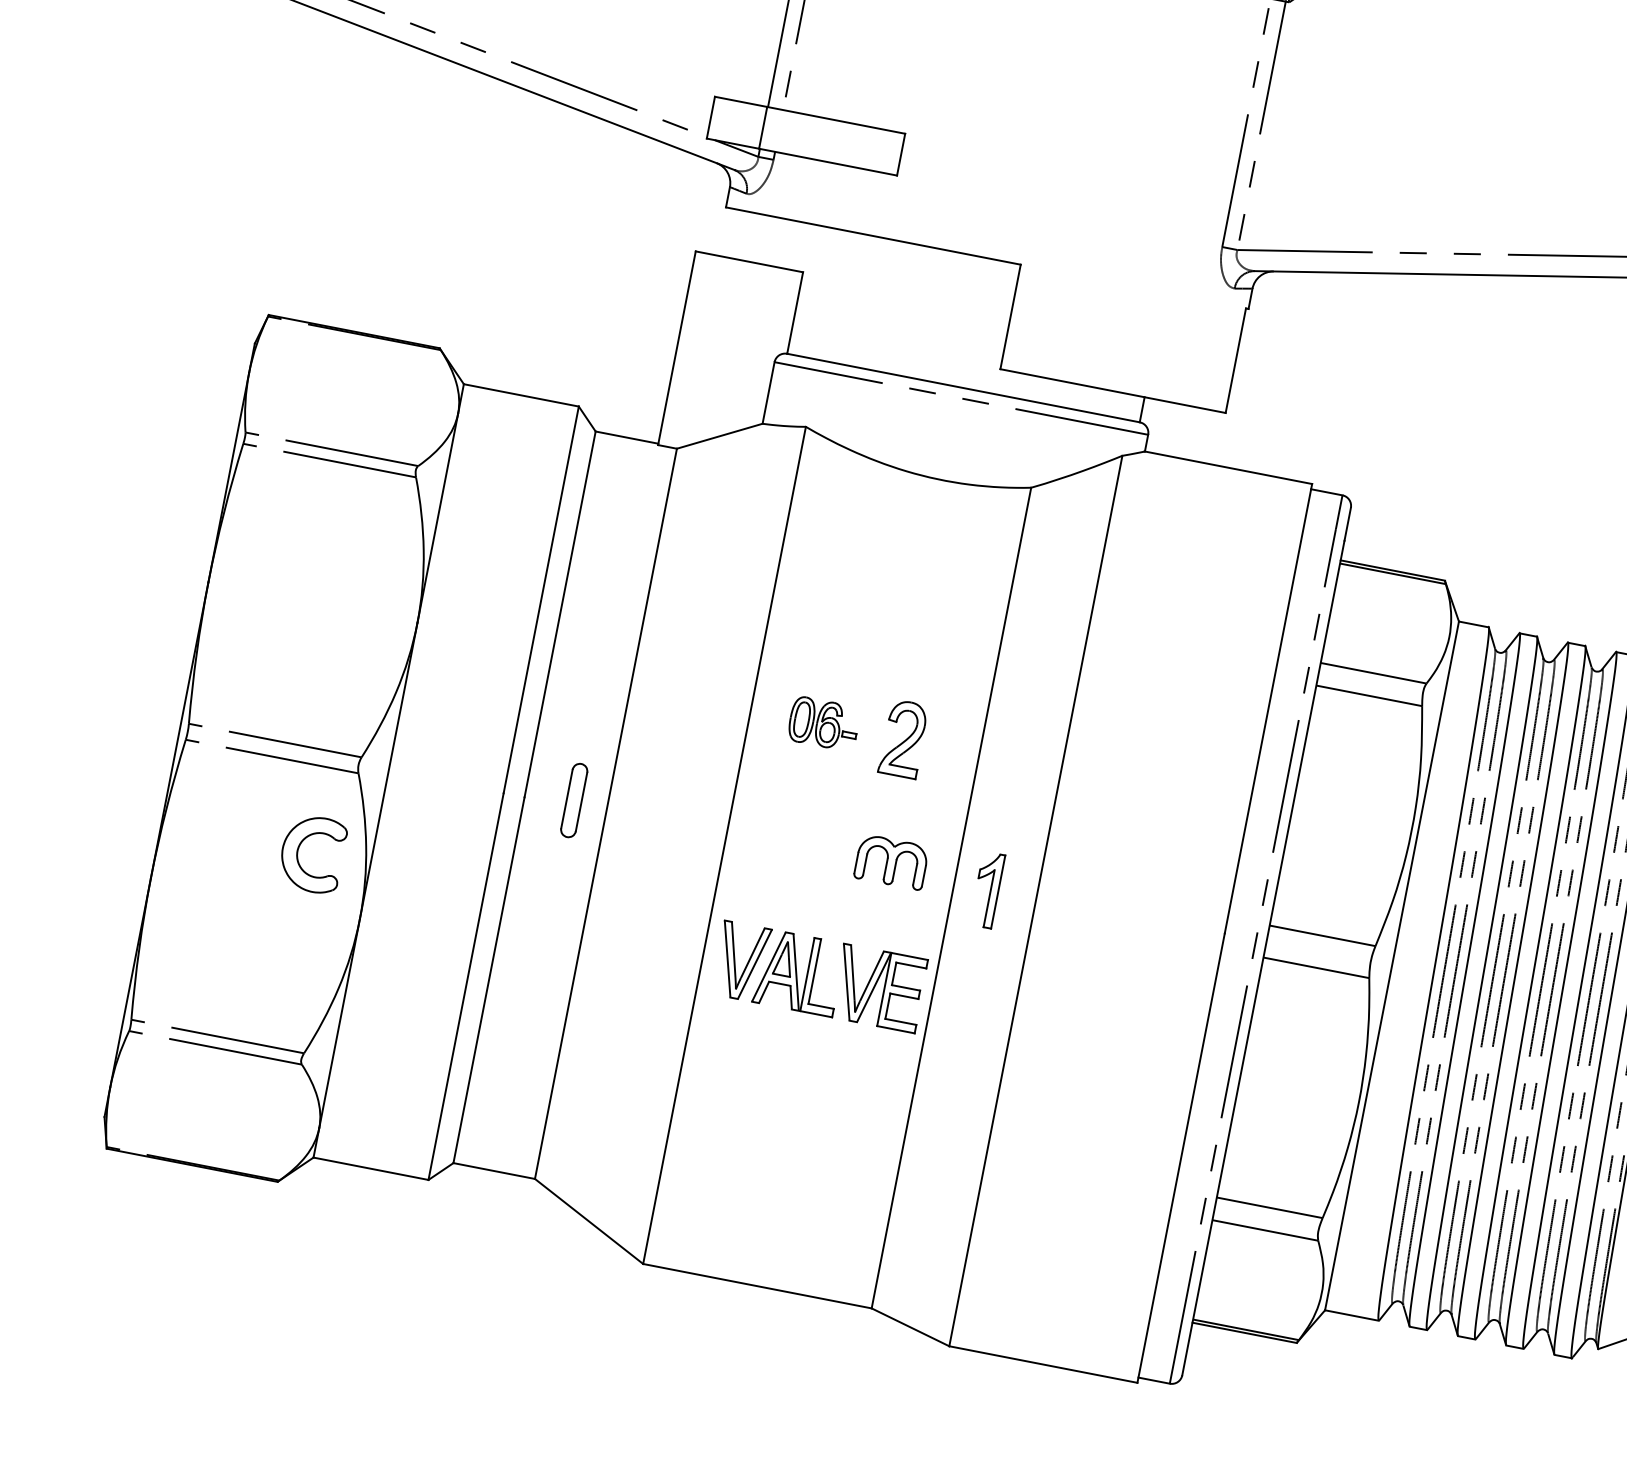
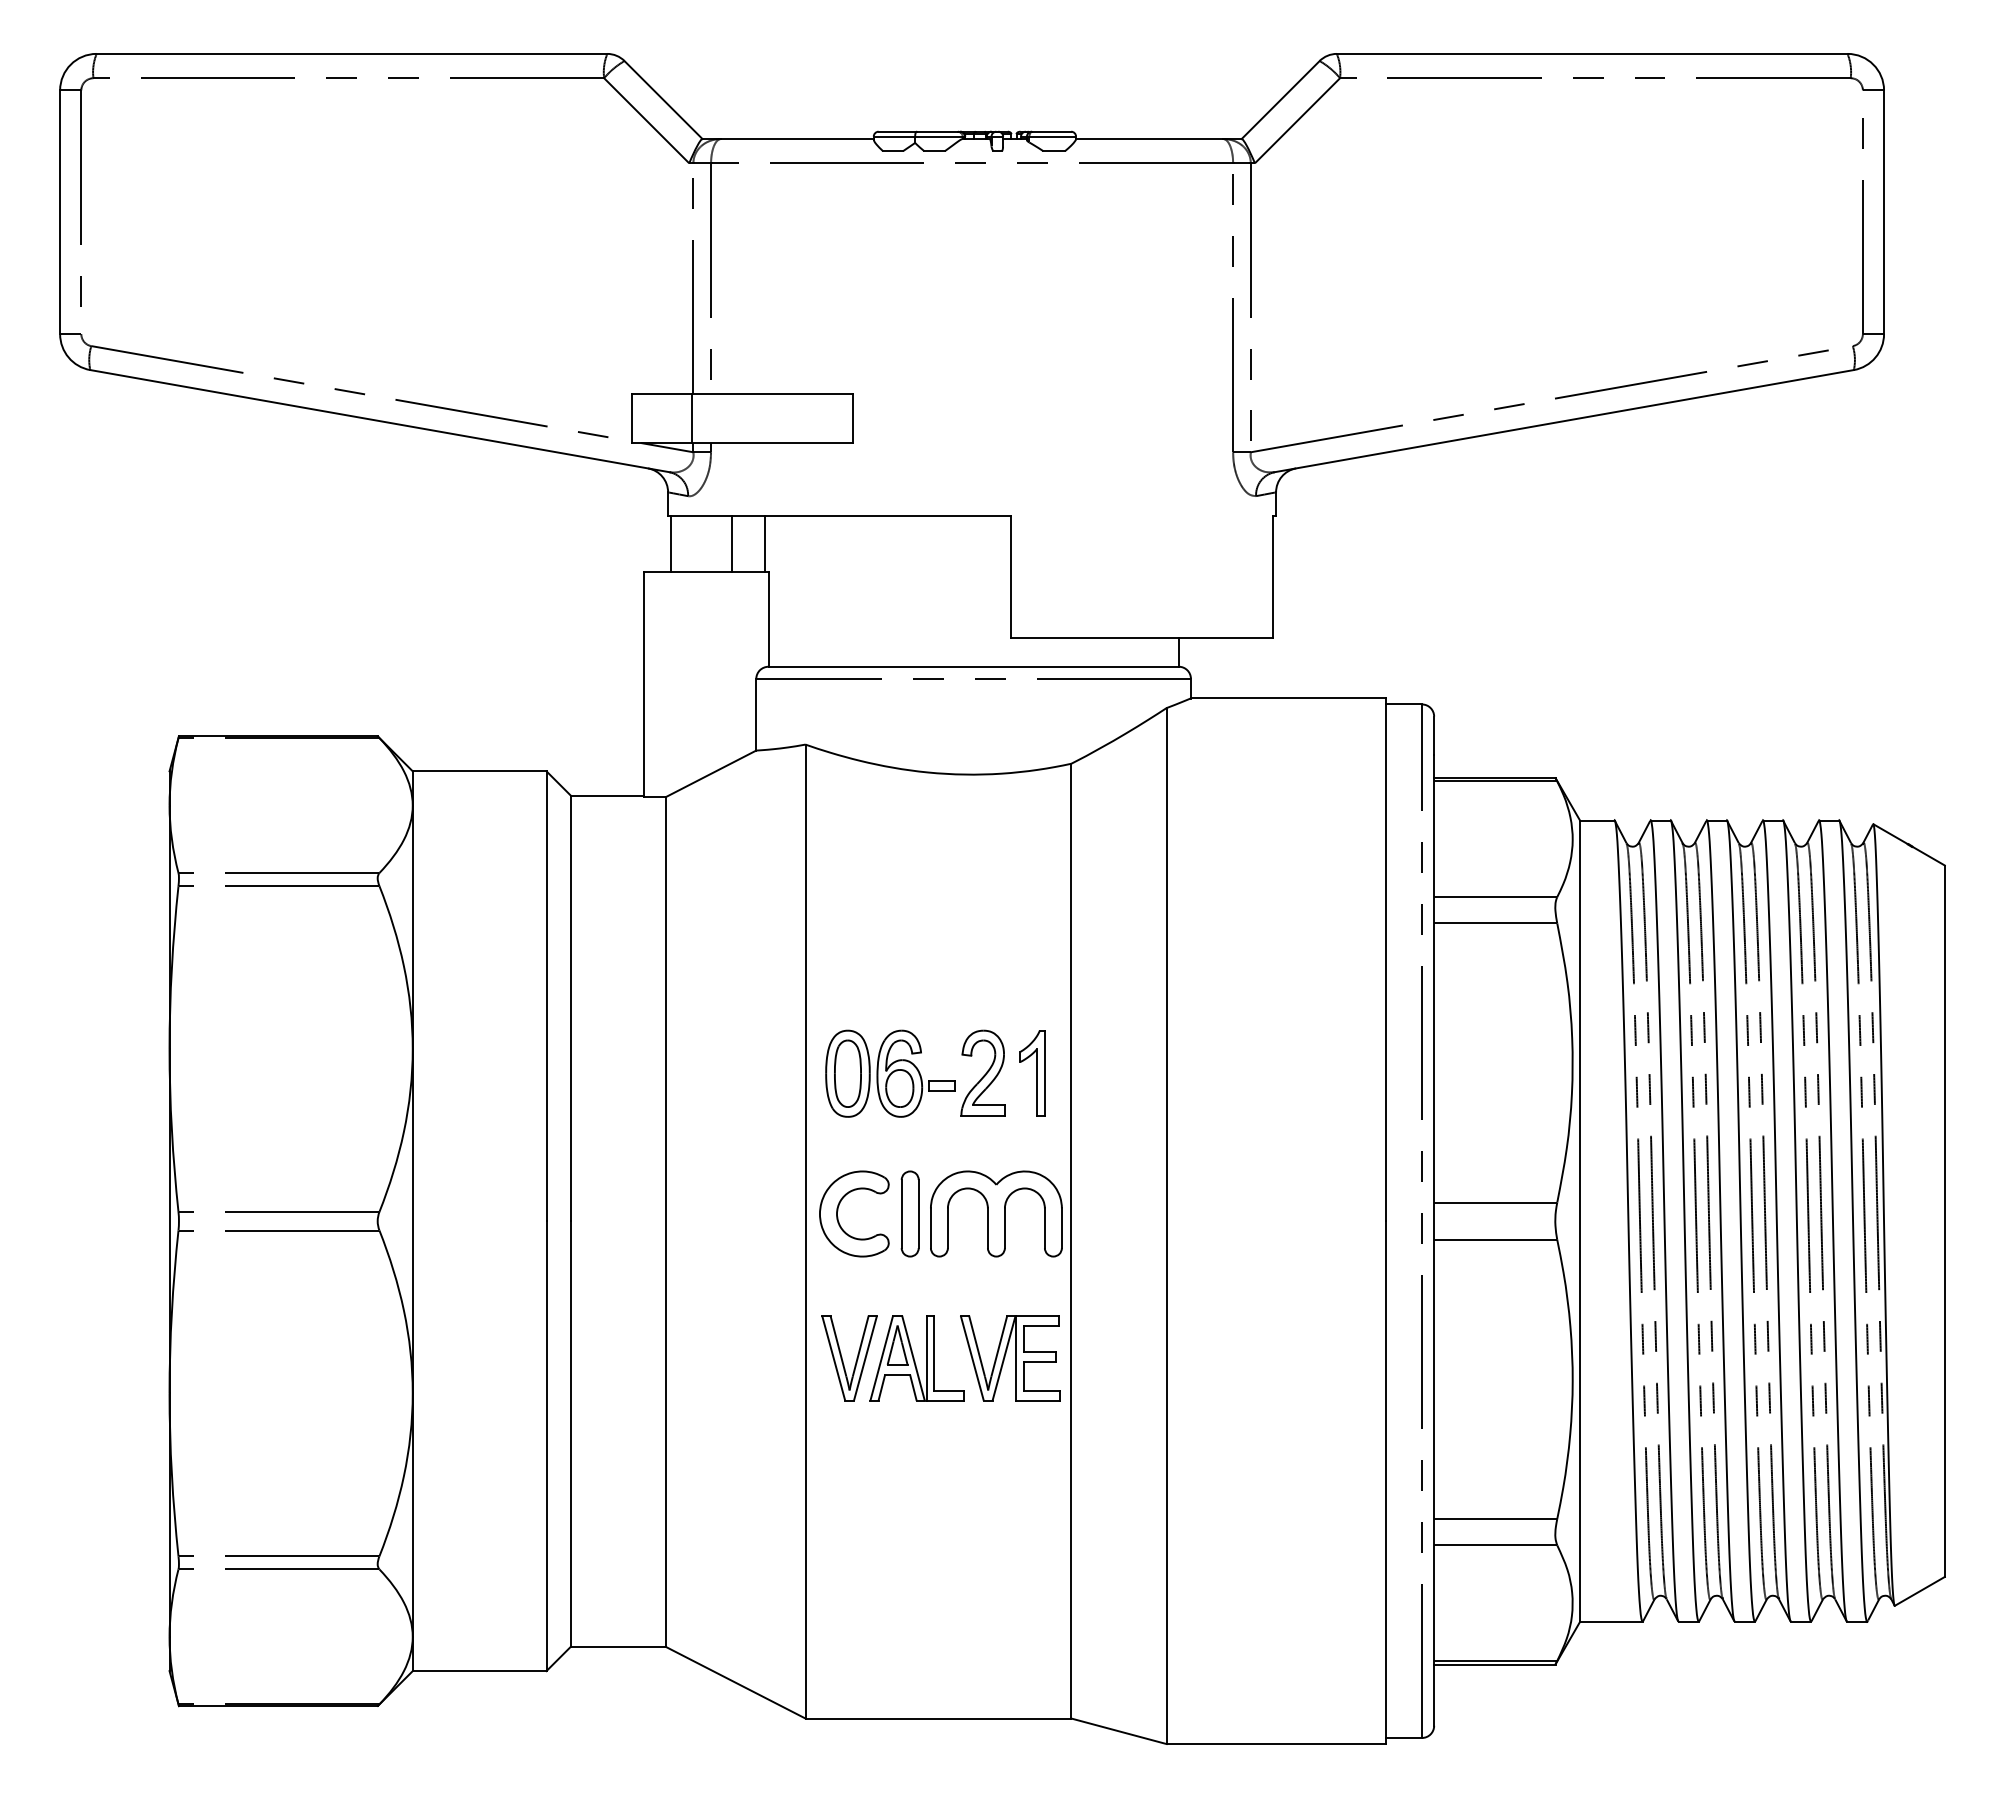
line: (723, 231) -> (670, 543), added
line: (776, 241) -> (732, 543), added
line: (805, 247) -> (765, 543), added
part: (824, 723) -> (890, 1073), size x1.67
part: (573, 799) -> (909, 1213), moved
part: (299, 849) -> (838, 1211), moved
part: (891, 861) -> (996, 1213), size x1.67
part: (987, 890) -> (1032, 1073), moved

